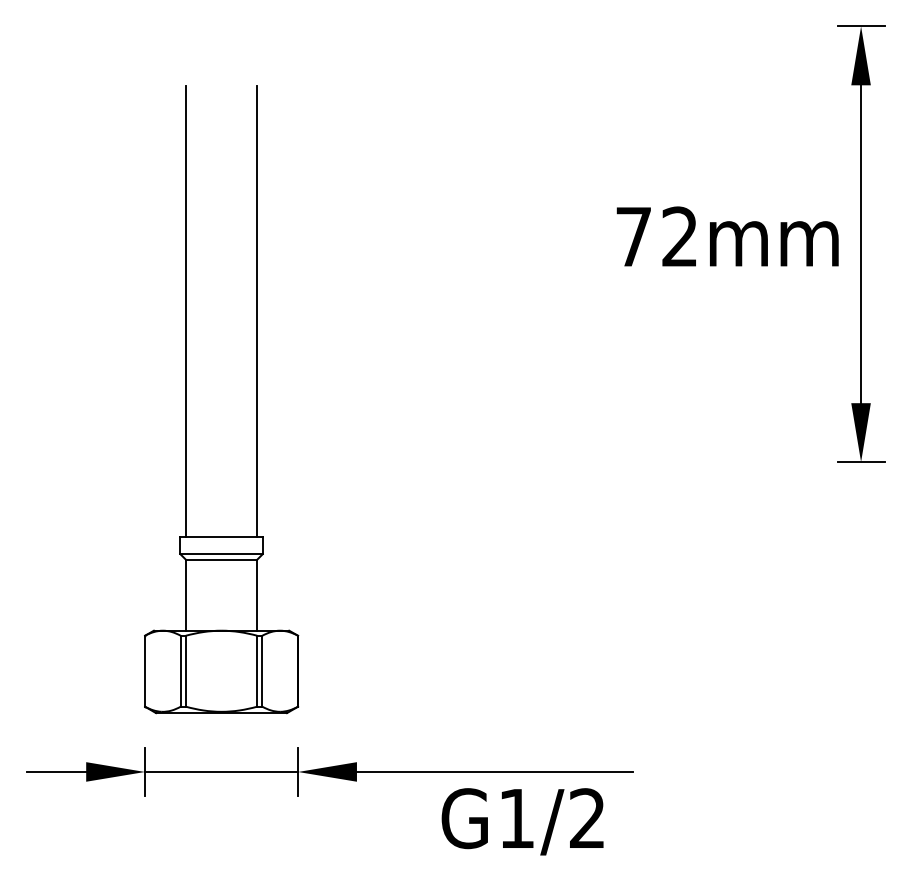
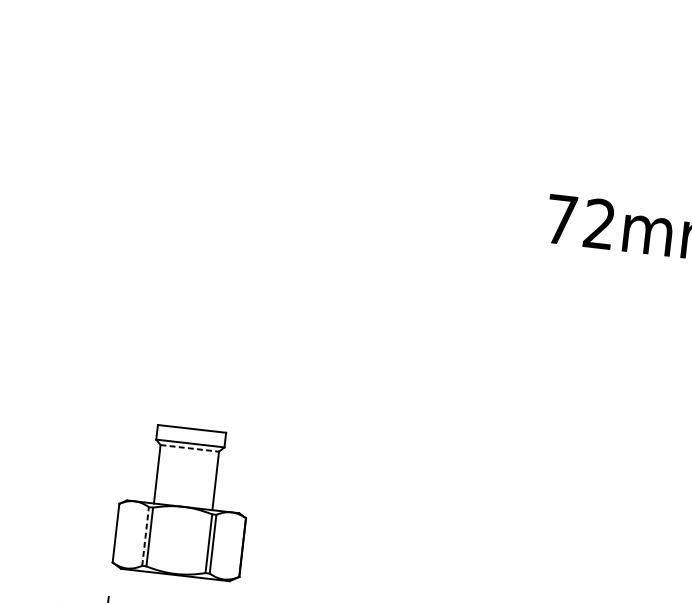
line: (186, 311) -> (184, 239), removed
line: (256, 311) -> (242, 245), removed
line: (222, 560) -> (190, 448), solid -> dashed
line: (180, 670) -> (145, 535), solid -> dashed

